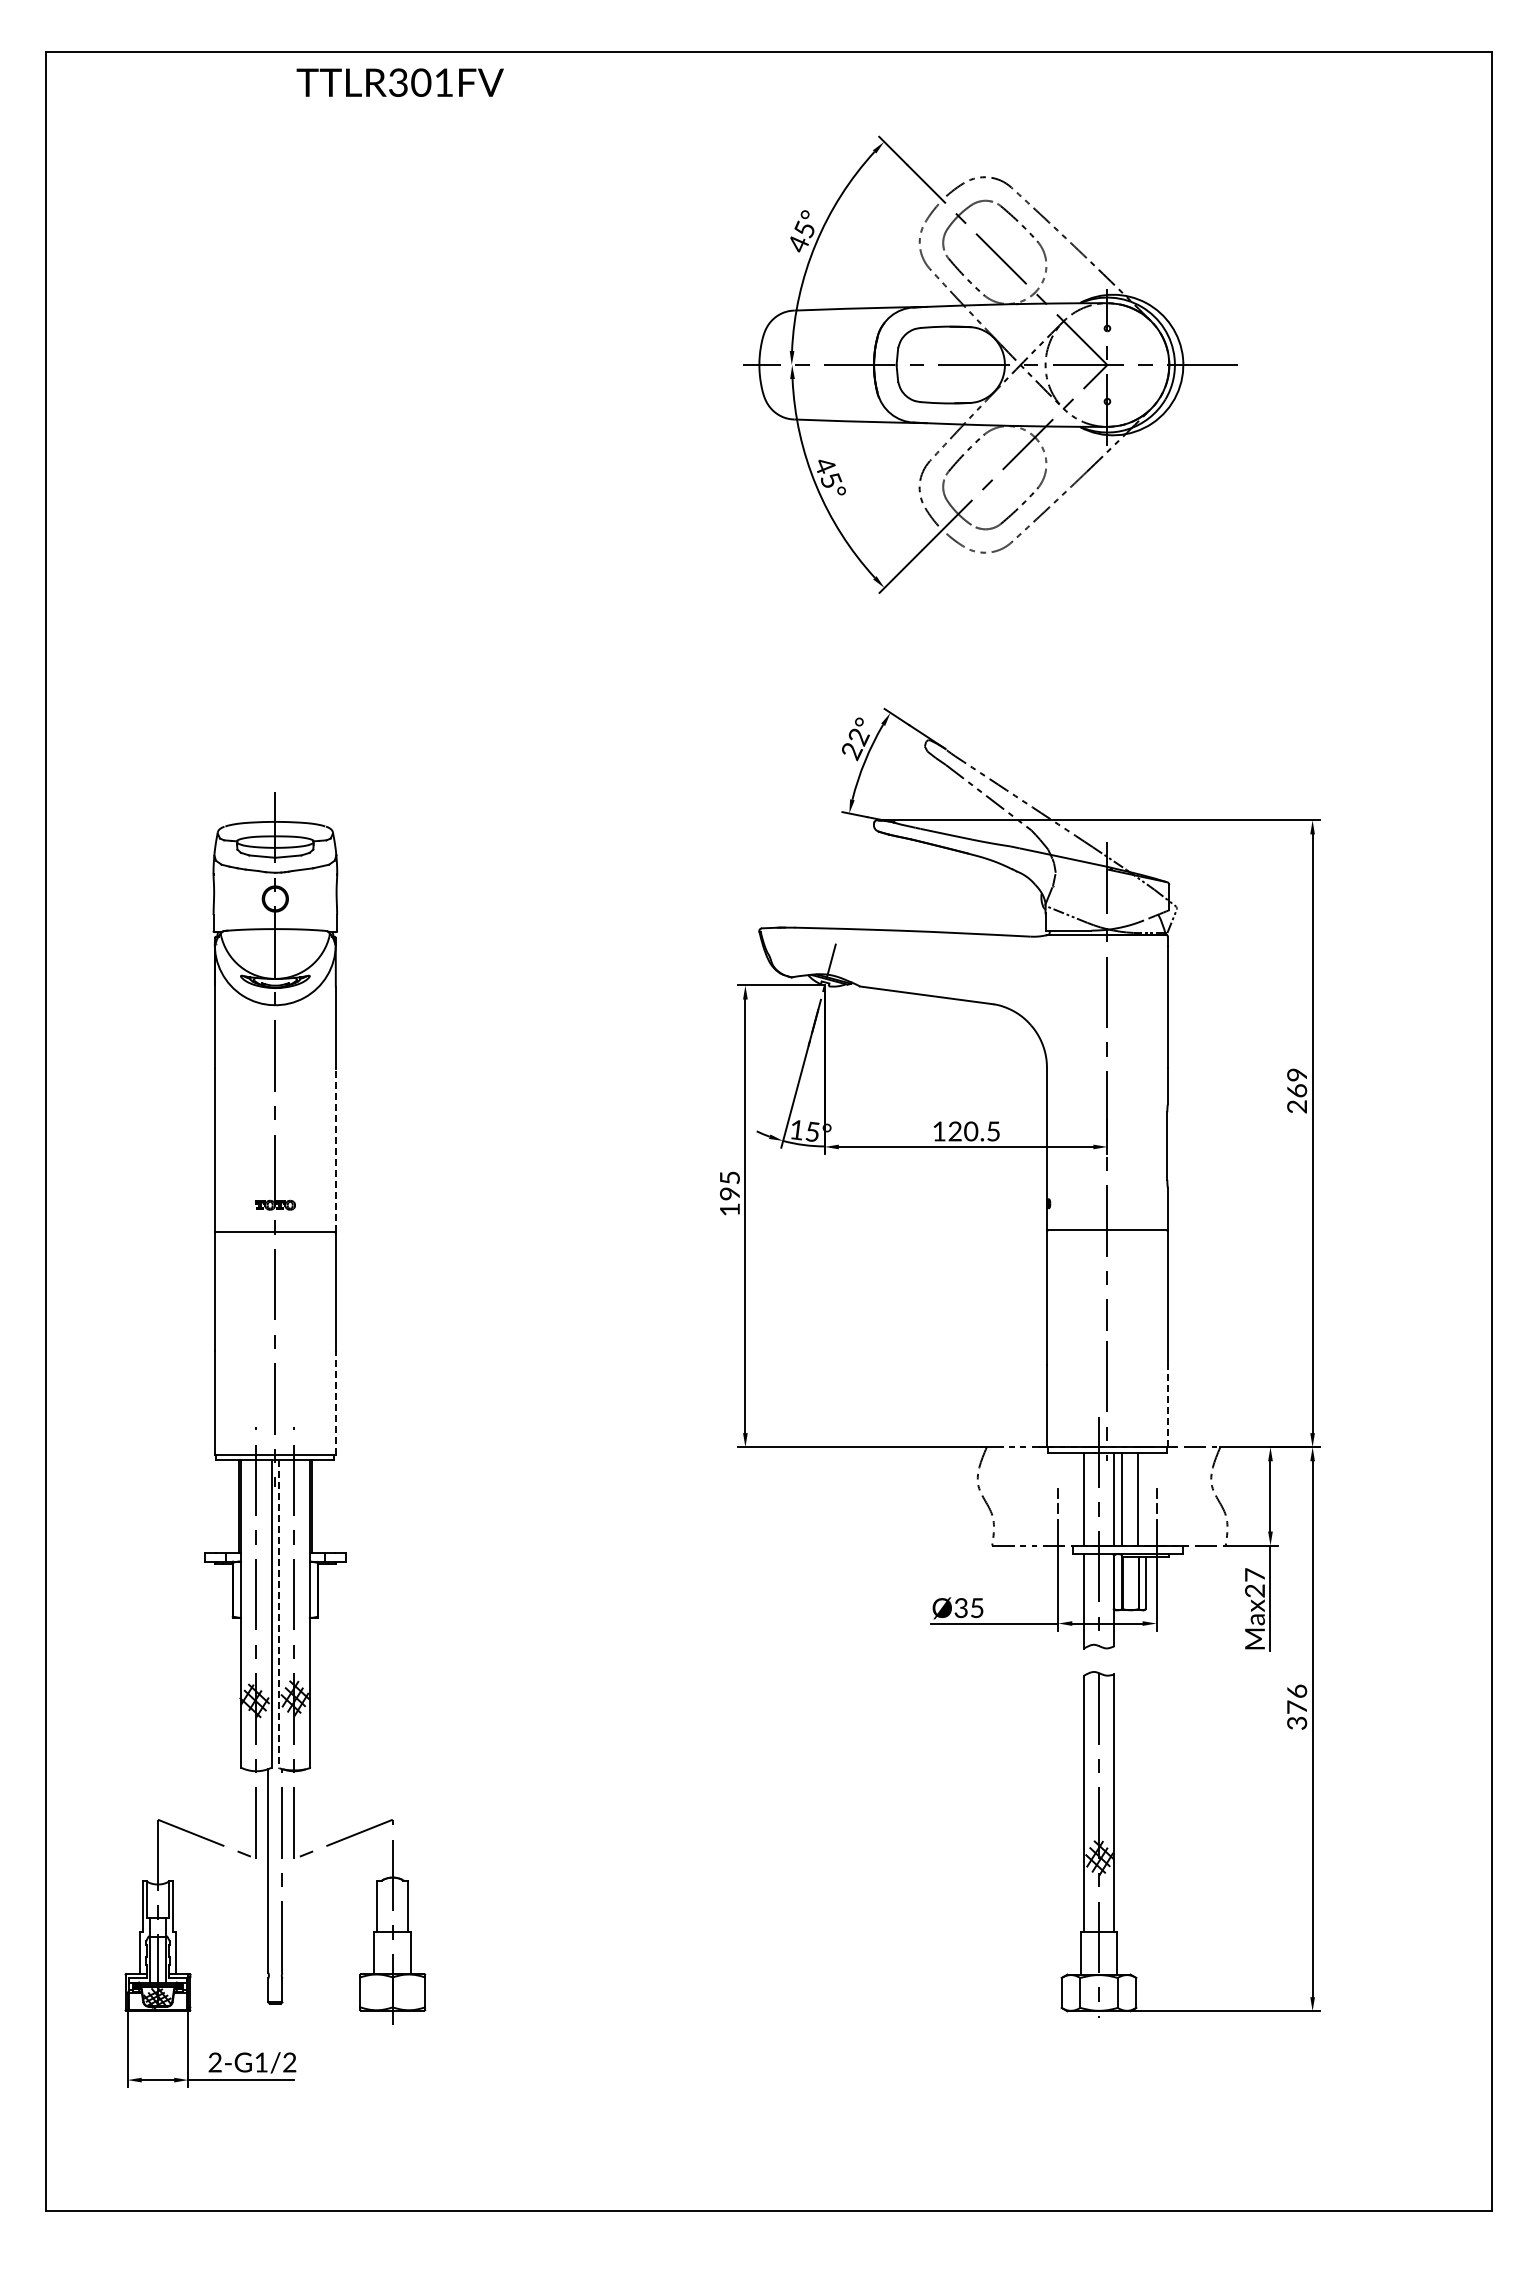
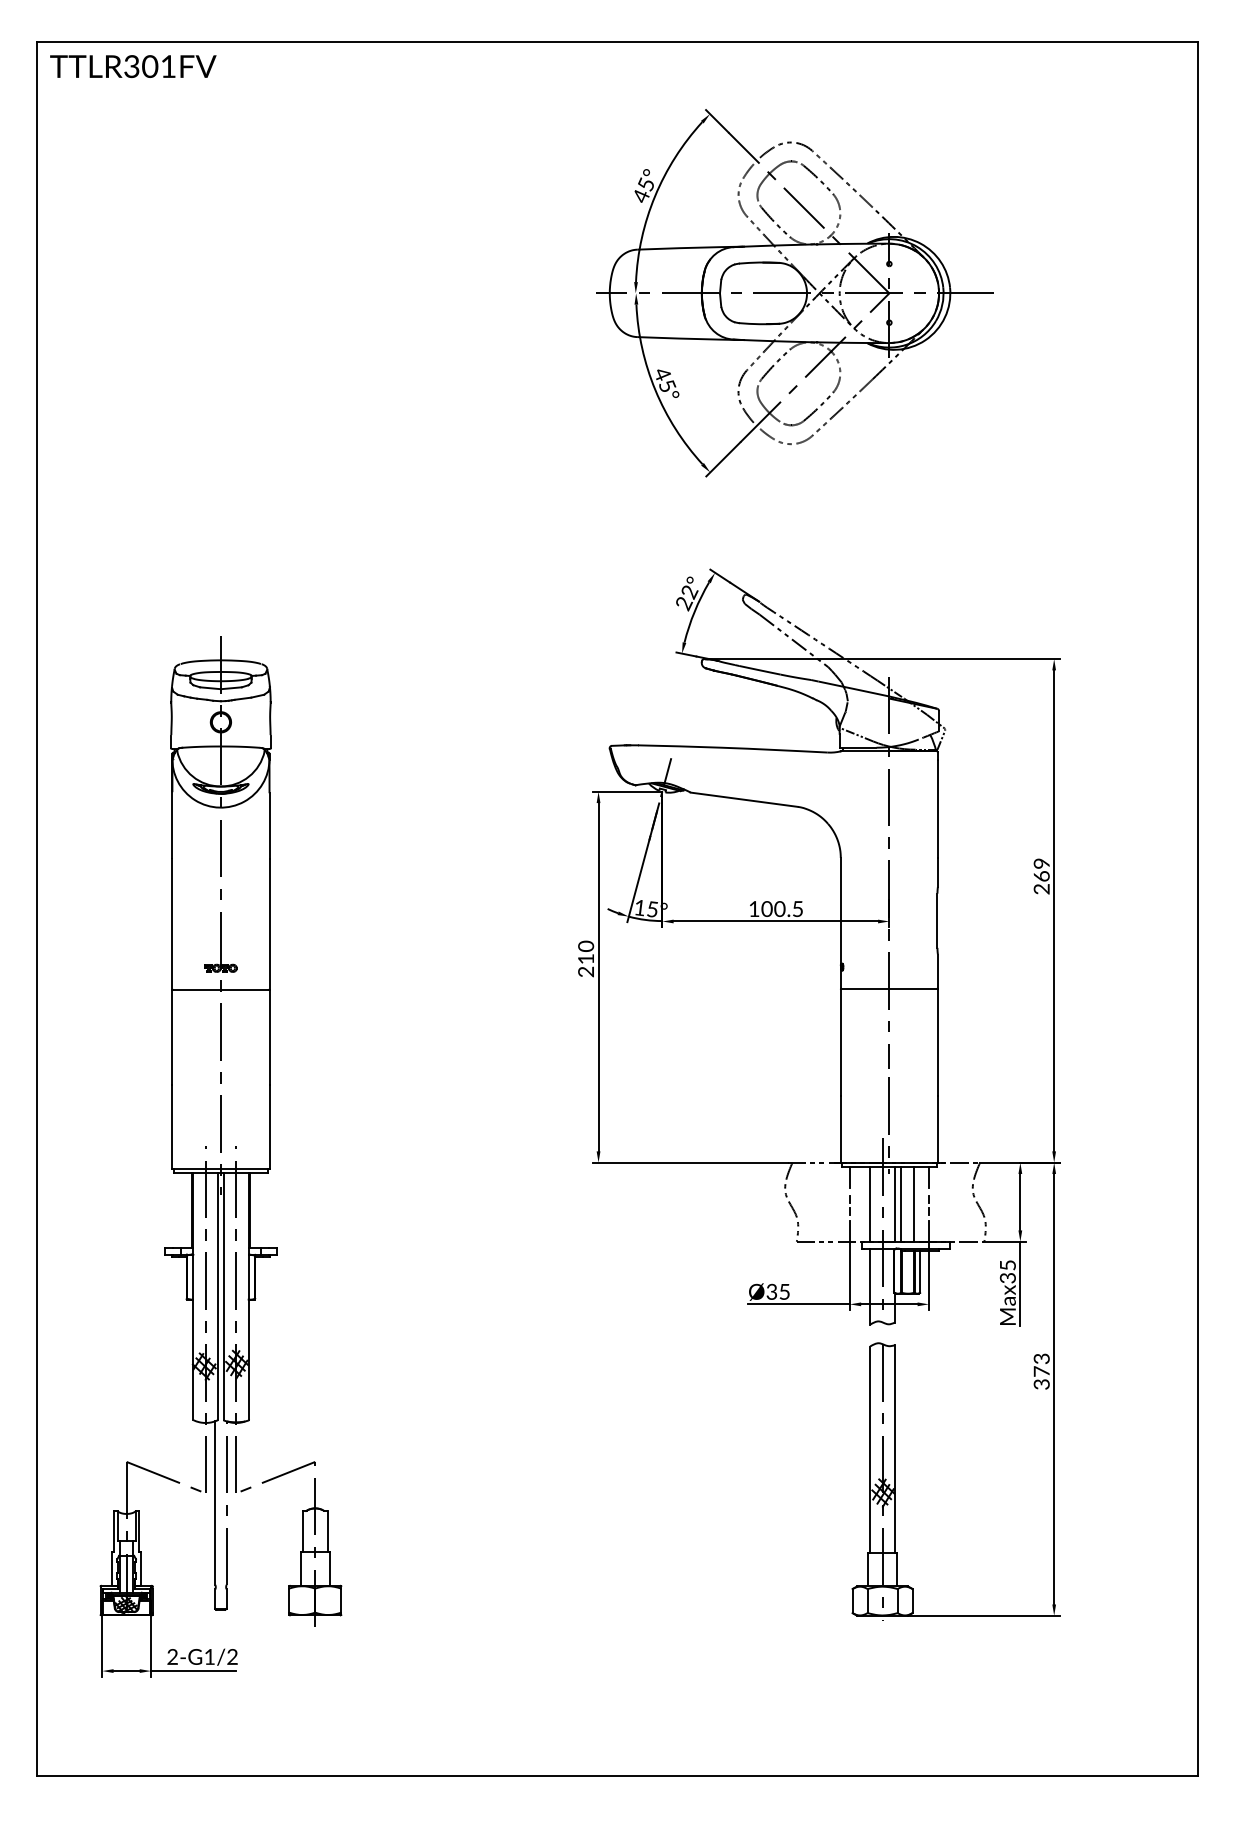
text: (399, 82) -> (132, 66), moved
text: (955, 1131) -> (767, 909), 120.5 -> 100.5
line: (335, 1150) -> (269, 924), dashed -> solid
text: (729, 1193) -> (585, 958), 195 -> 210
line: (335, 1402) -> (269, 1126), dashed -> solid
line: (1167, 1405) -> (937, 1129), dashed -> solid
line: (1058, 1465) -> (850, 1177), added
line: (1156, 1465) -> (928, 1177), added
text: (1254, 1582) -> (1007, 1271), Max27 -> Max35
line: (278, 1614) -> (223, 1297), dashed -> solid
text: (1296, 1690) -> (1041, 1358), 376 -> 373

